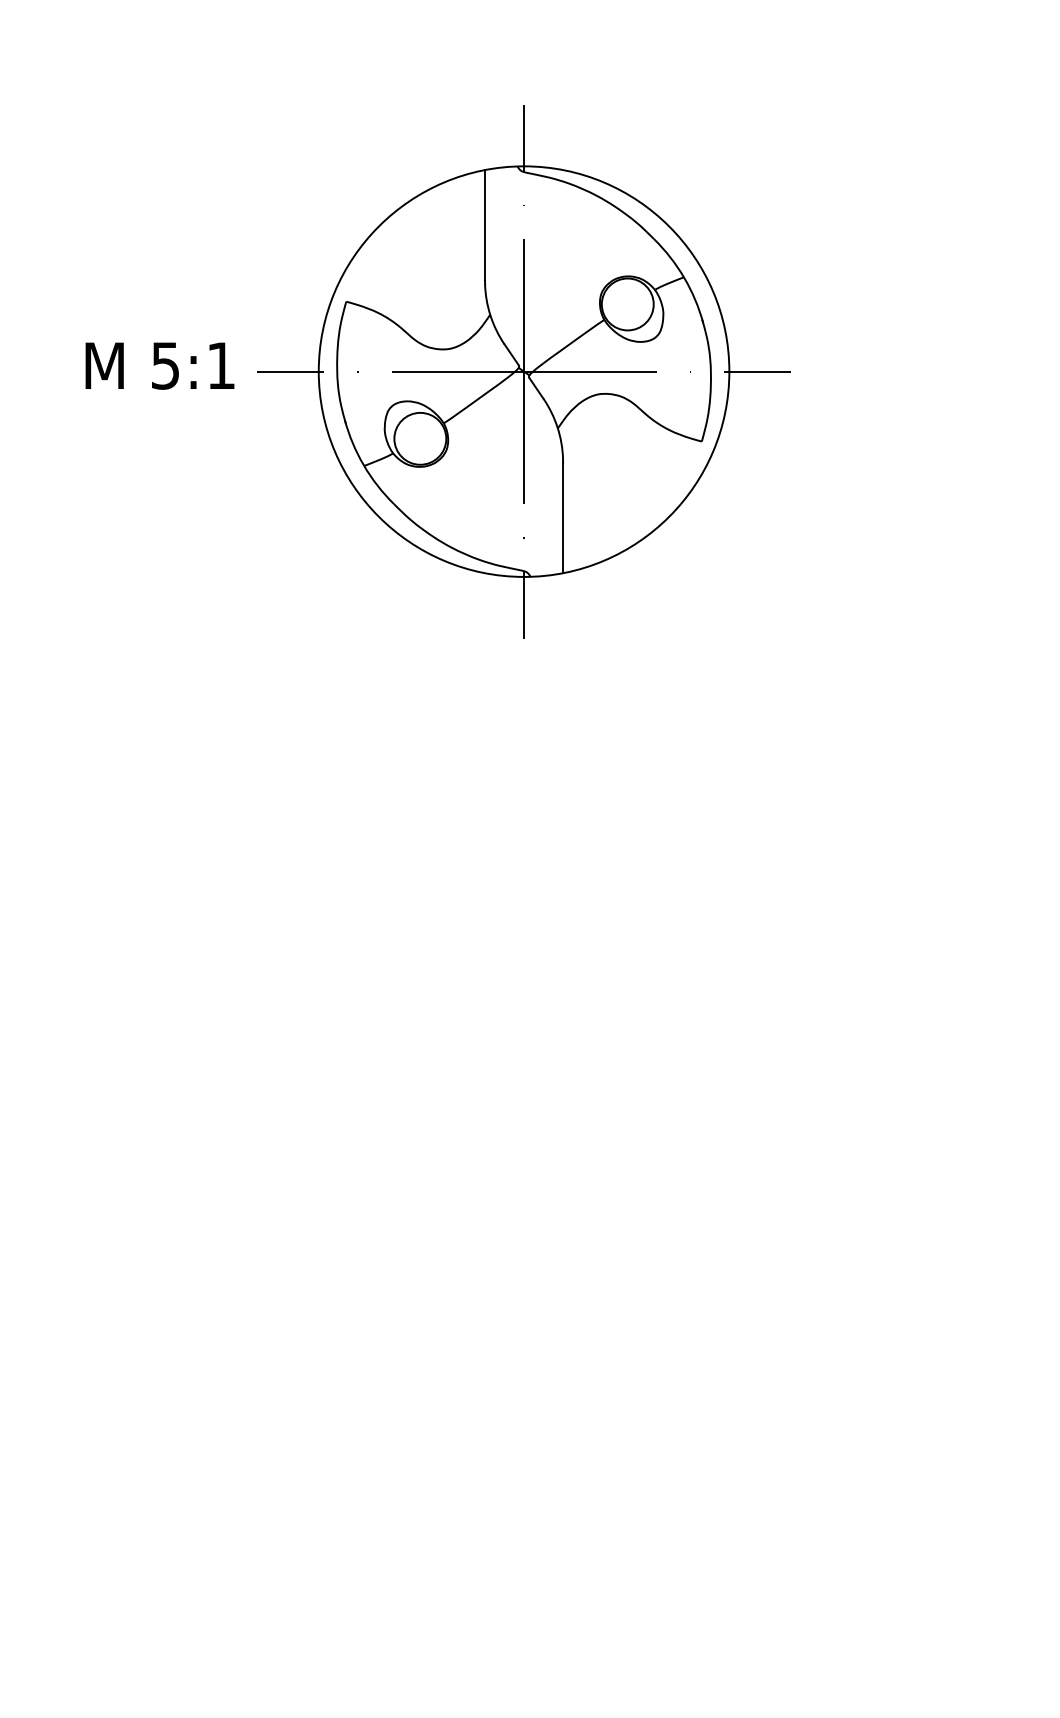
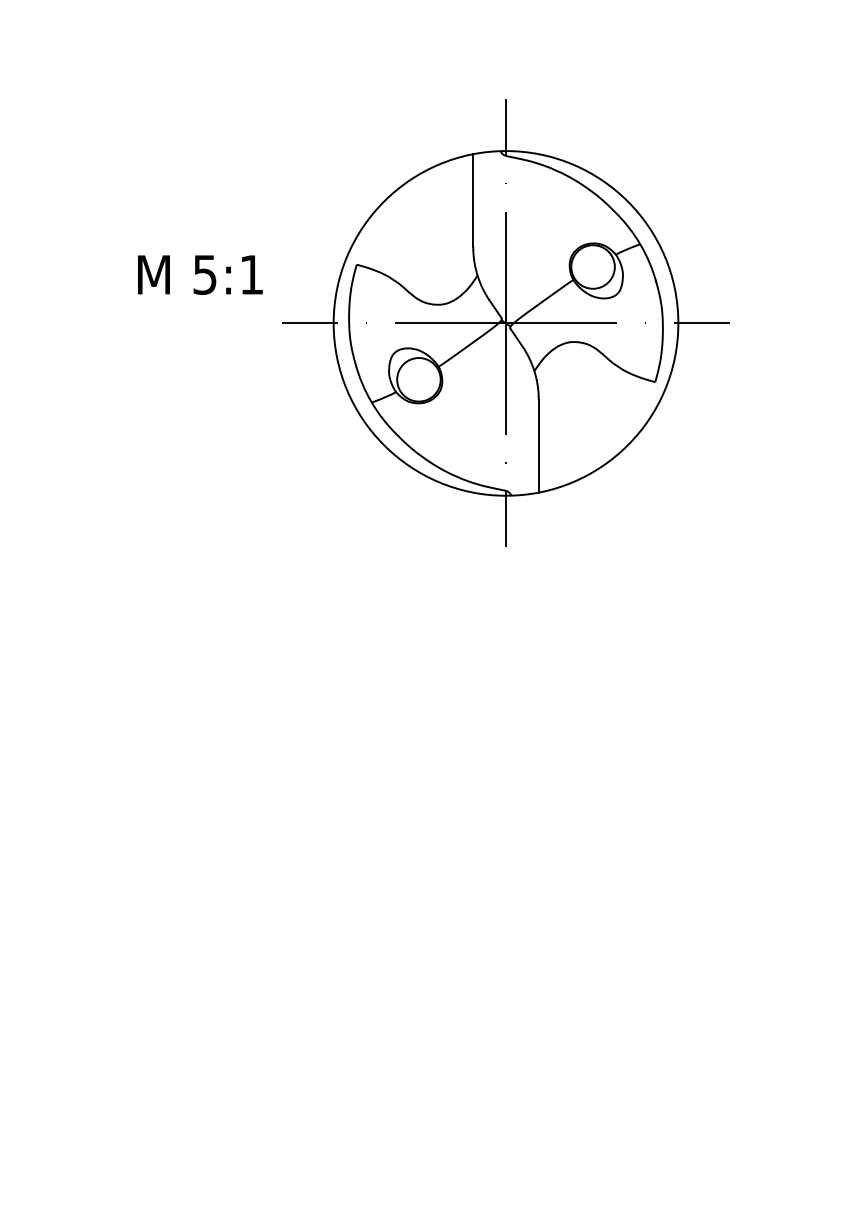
text: (159, 365) -> (199, 274), moved

